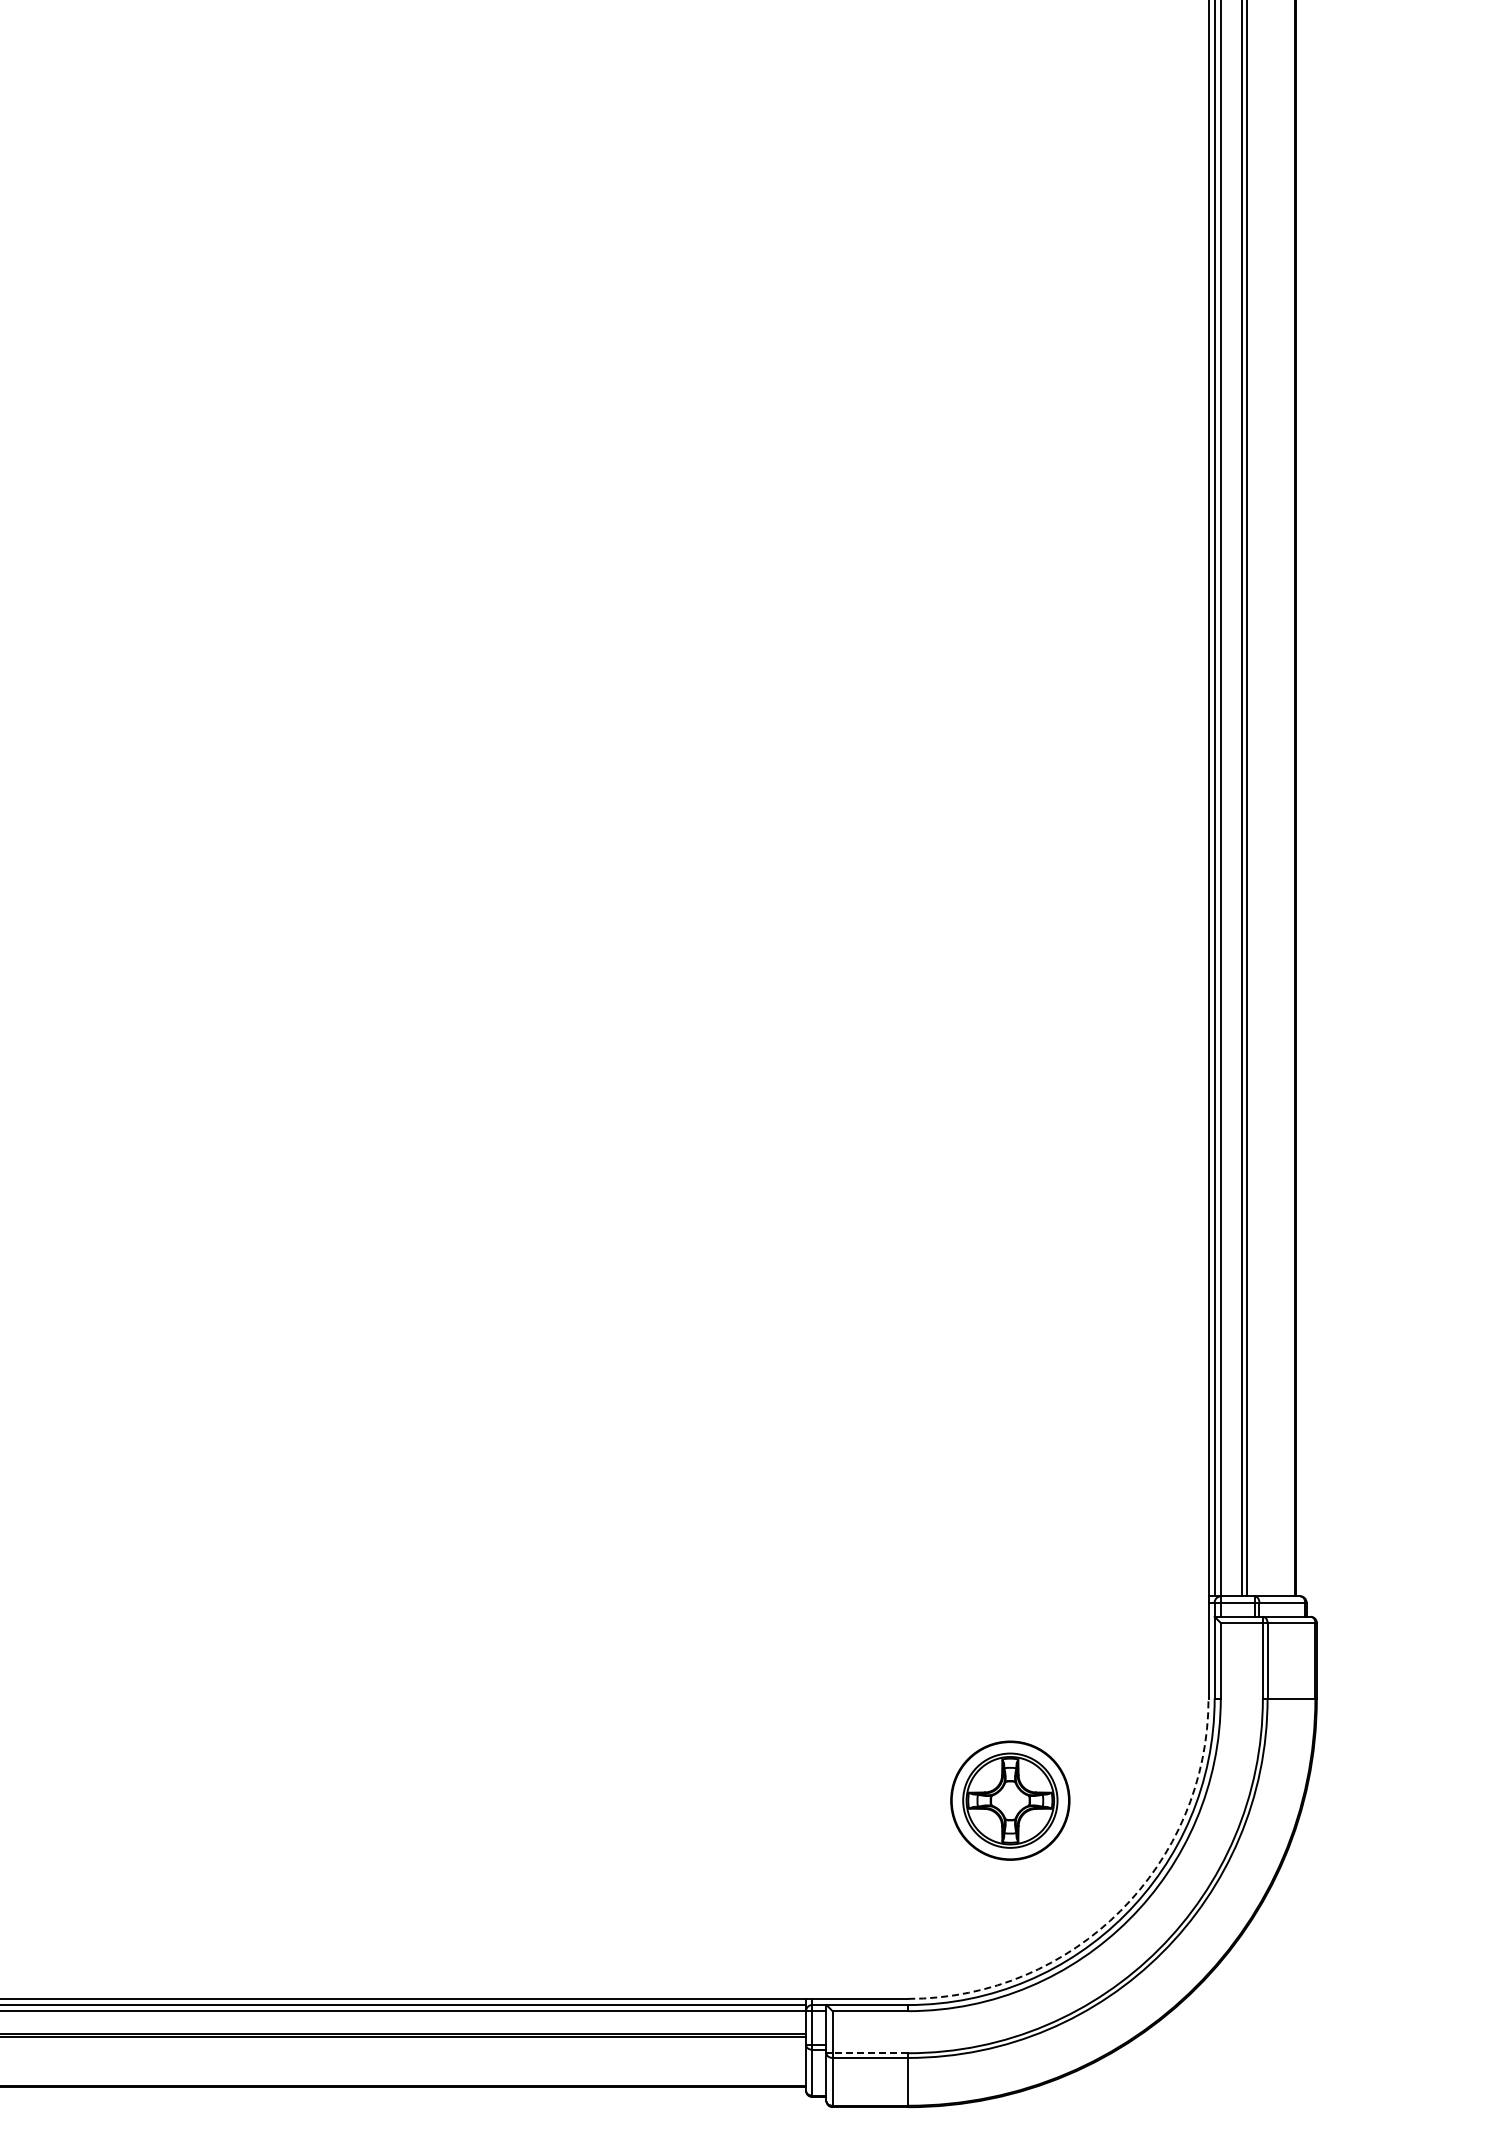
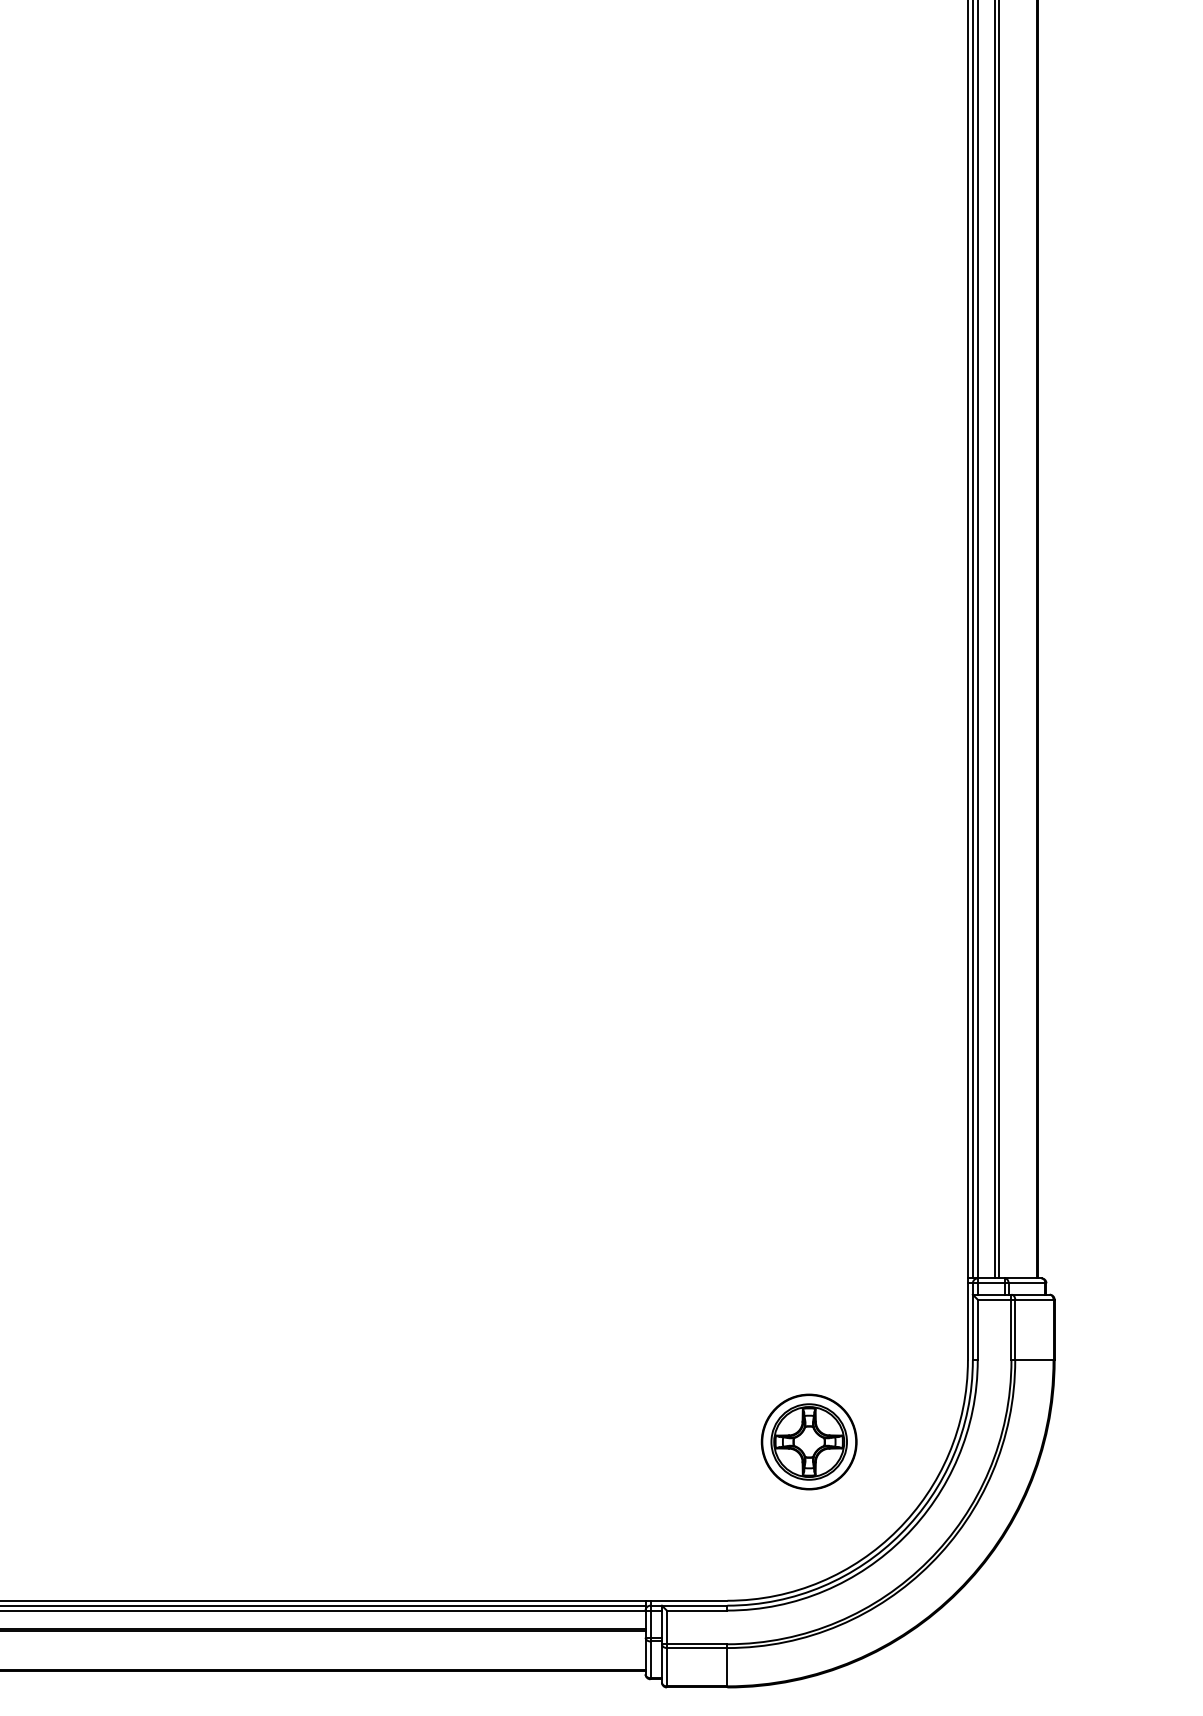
arc: (1120, 1910) -> (897, 1529), dashed -> solid
line: (870, 2053) -> (697, 1644), dashed -> solid

